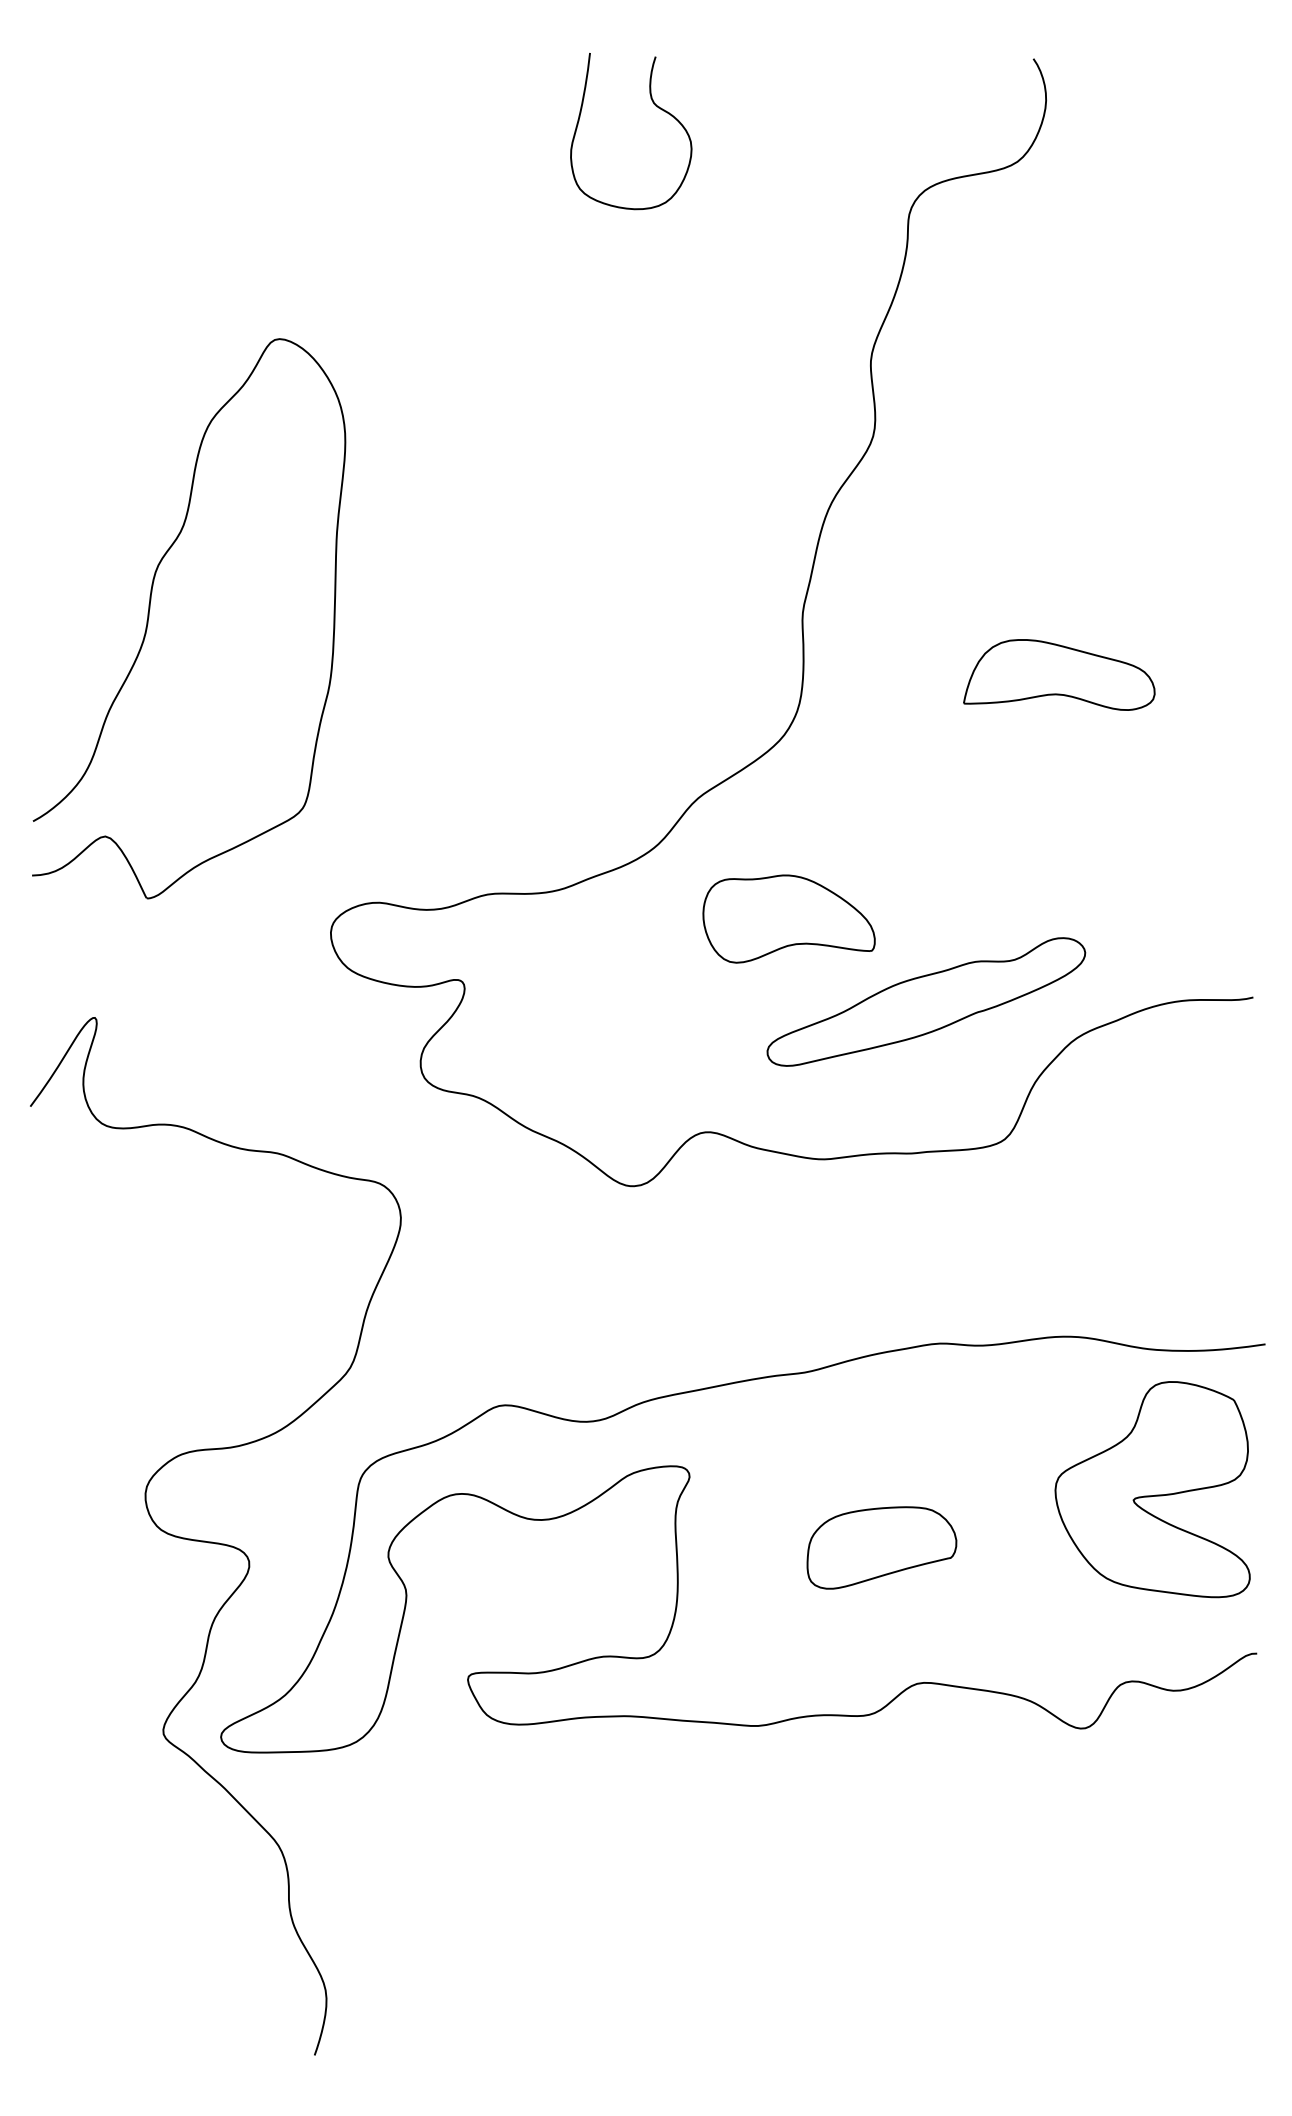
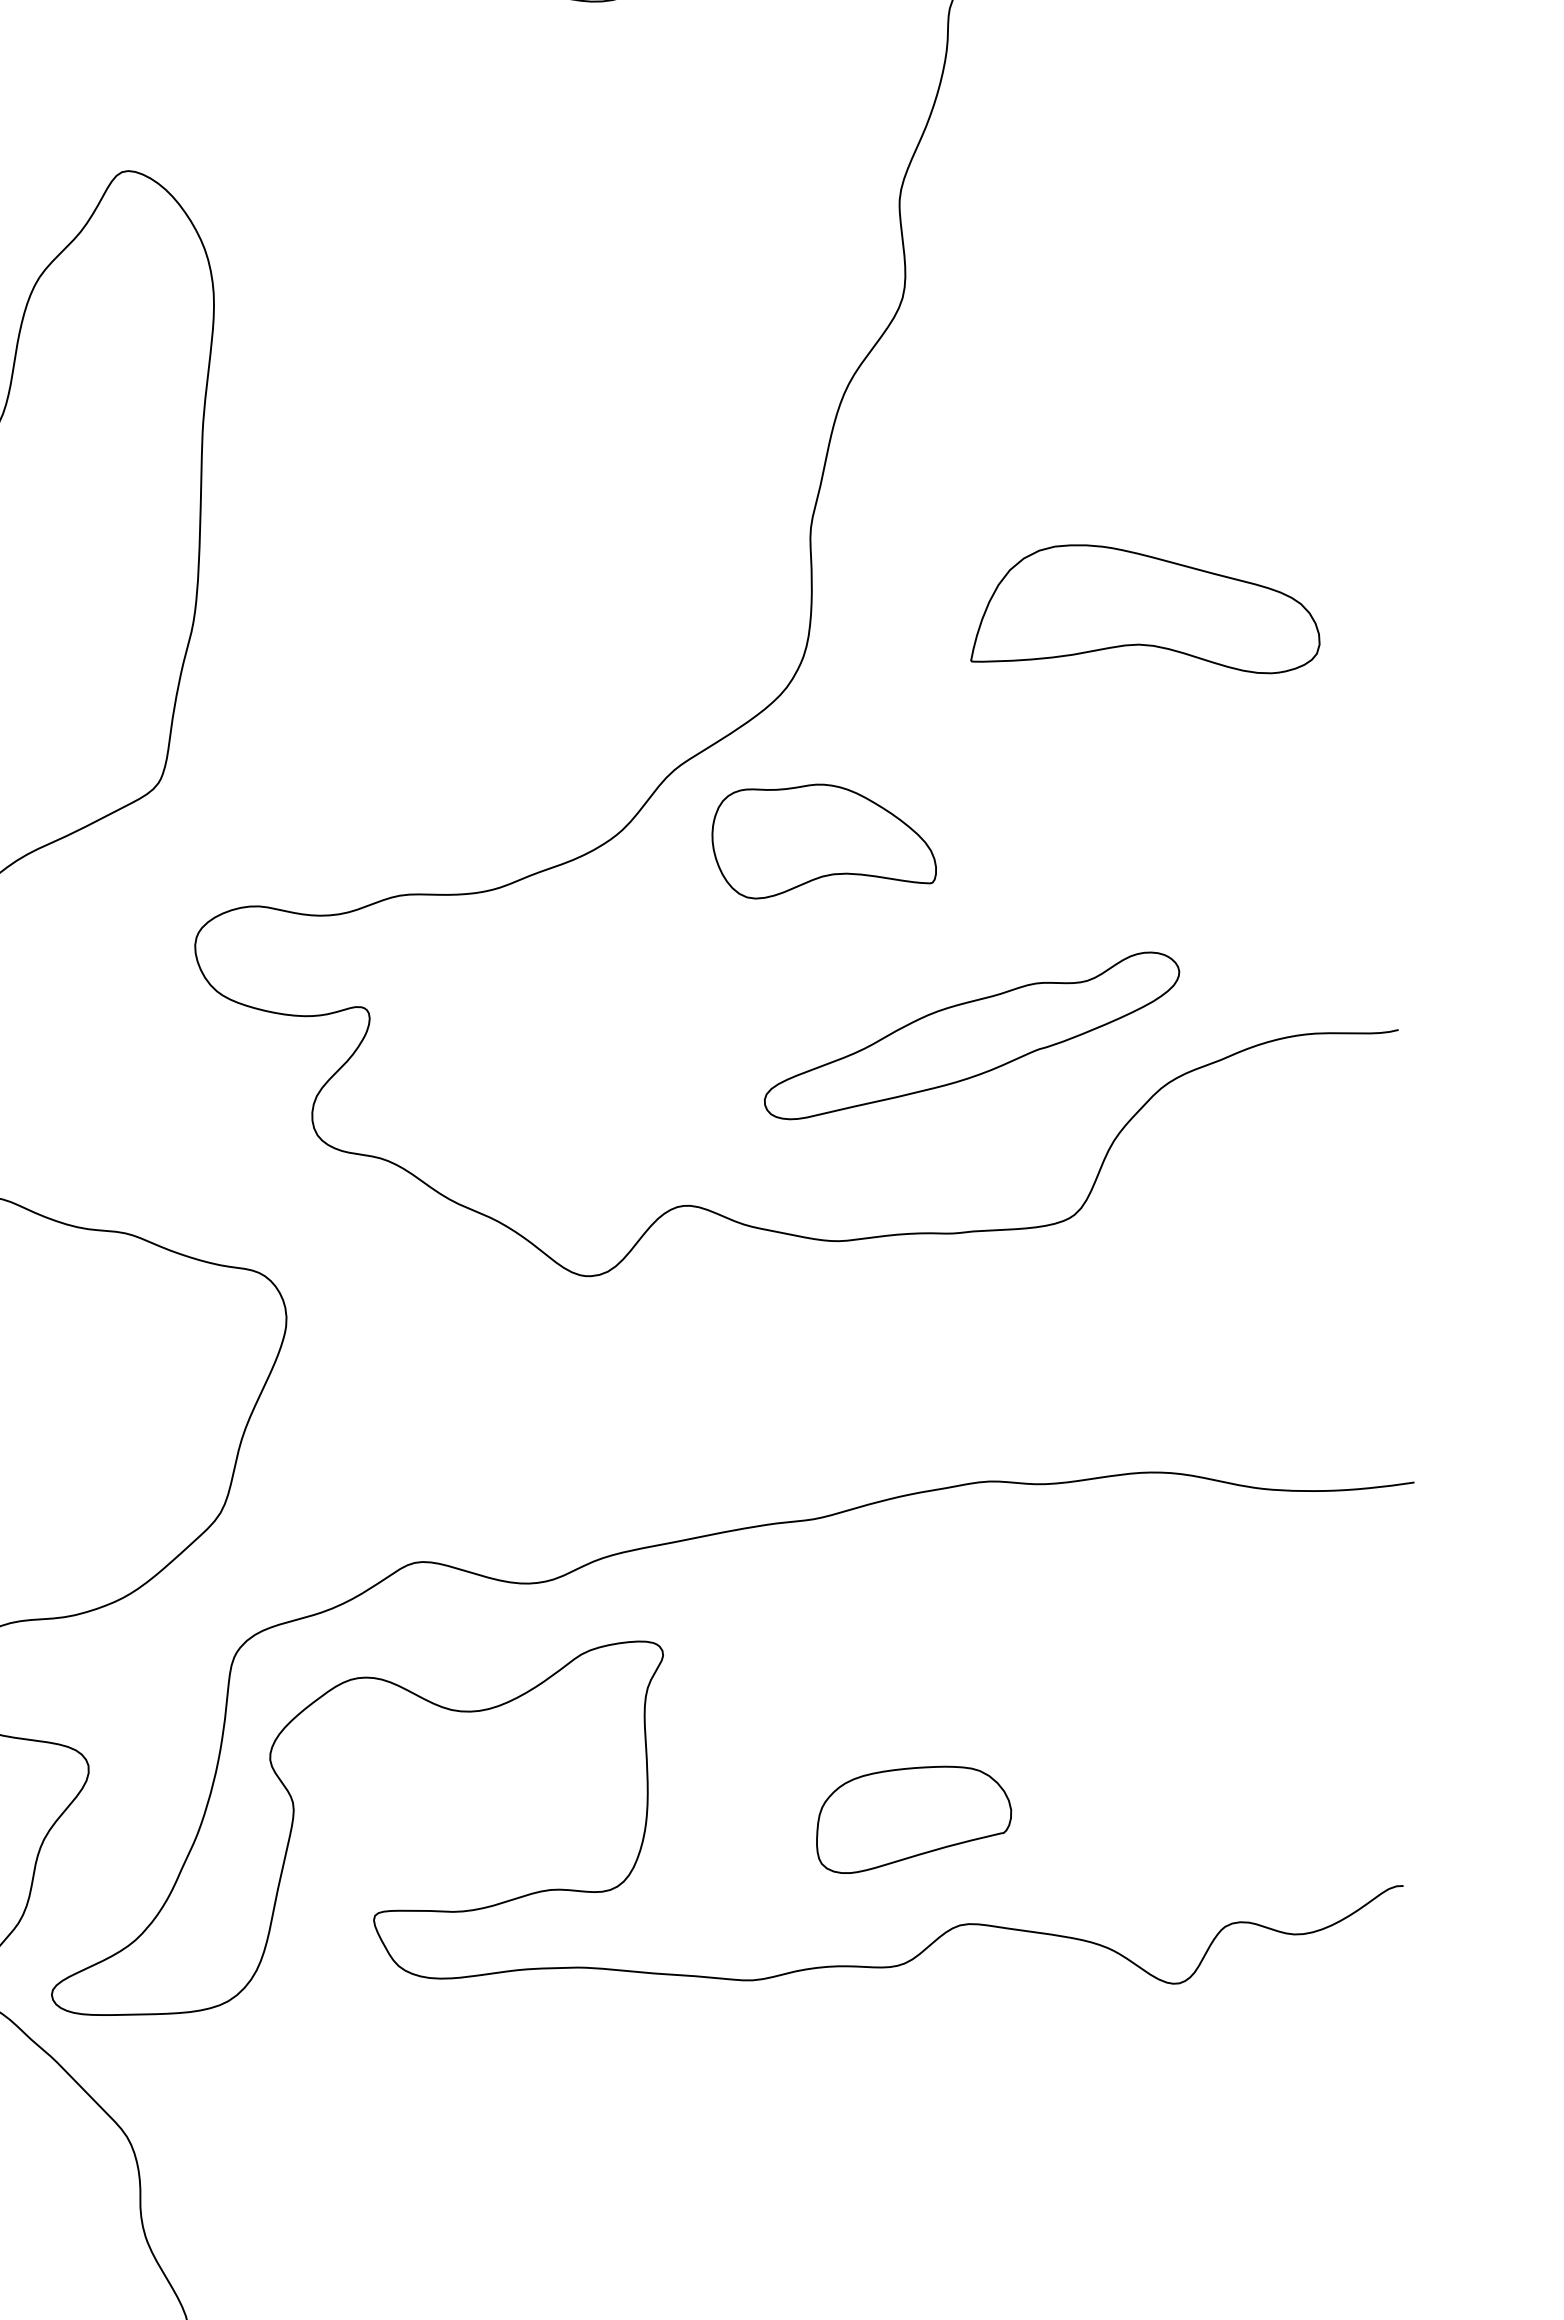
part: (1059, 674) -> (1145, 608), size x1.4
part: (788, 918) -> (823, 840), moved
part: (1152, 1489) -> (1267, 1671), removed
part: (881, 1547) -> (913, 1819), moved

